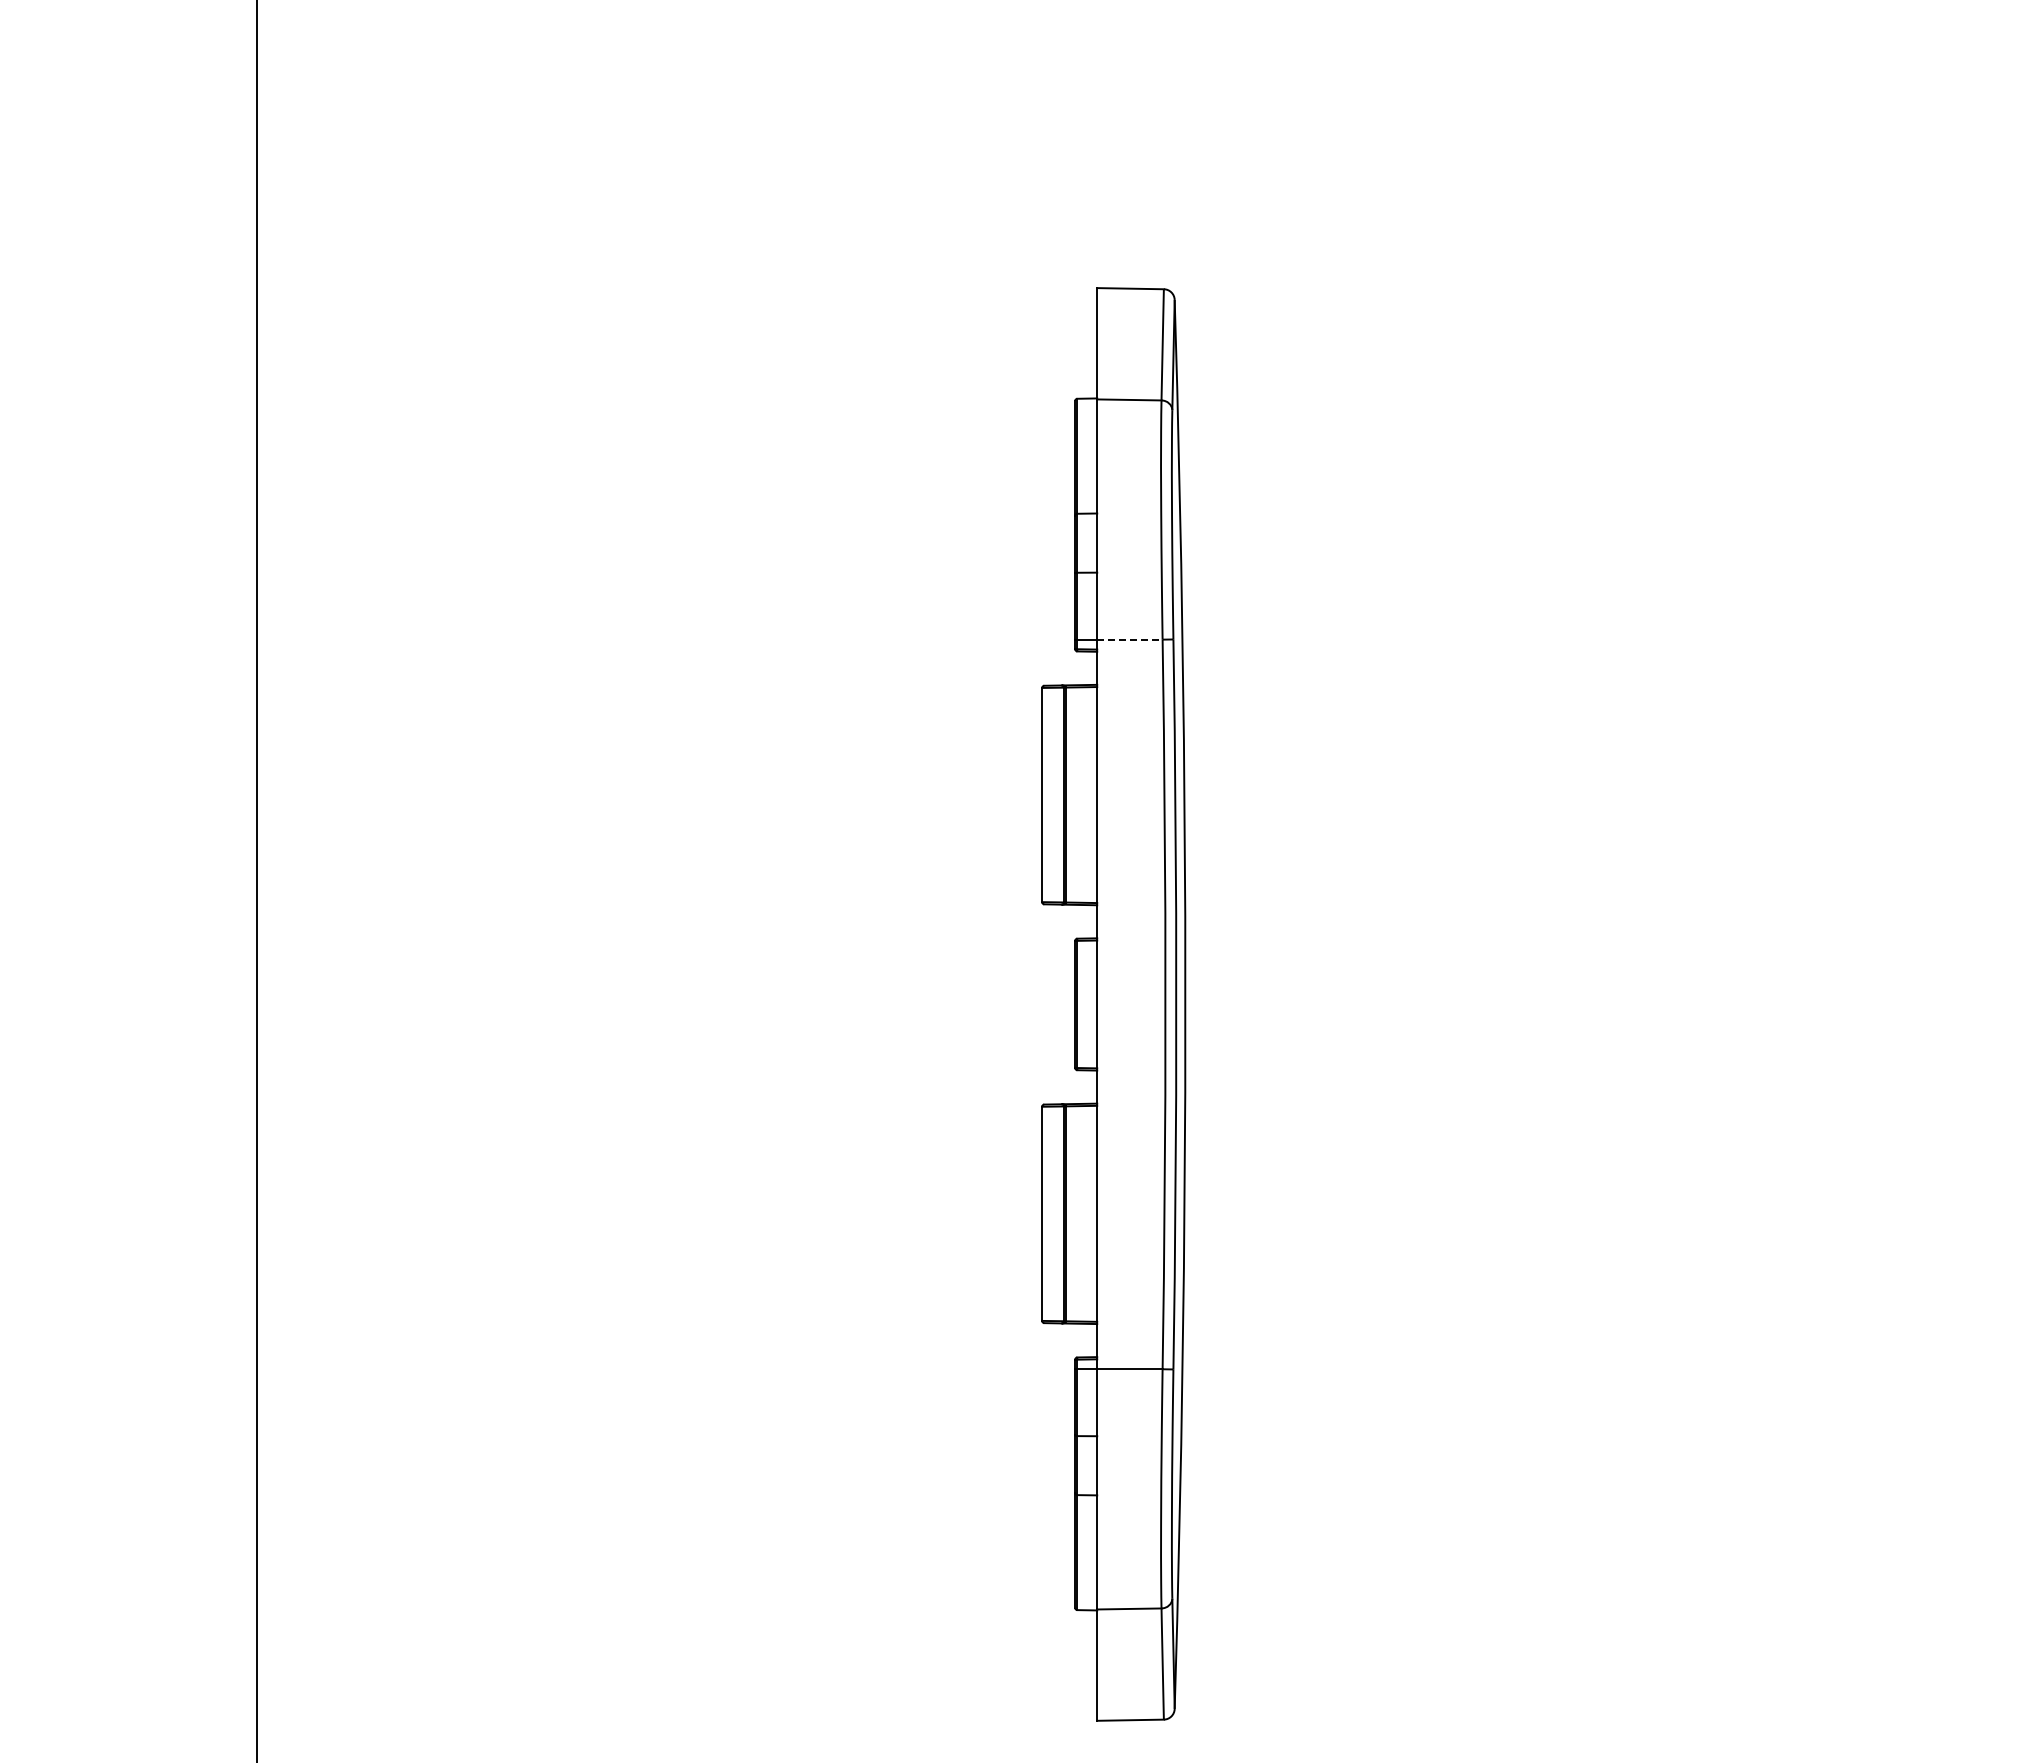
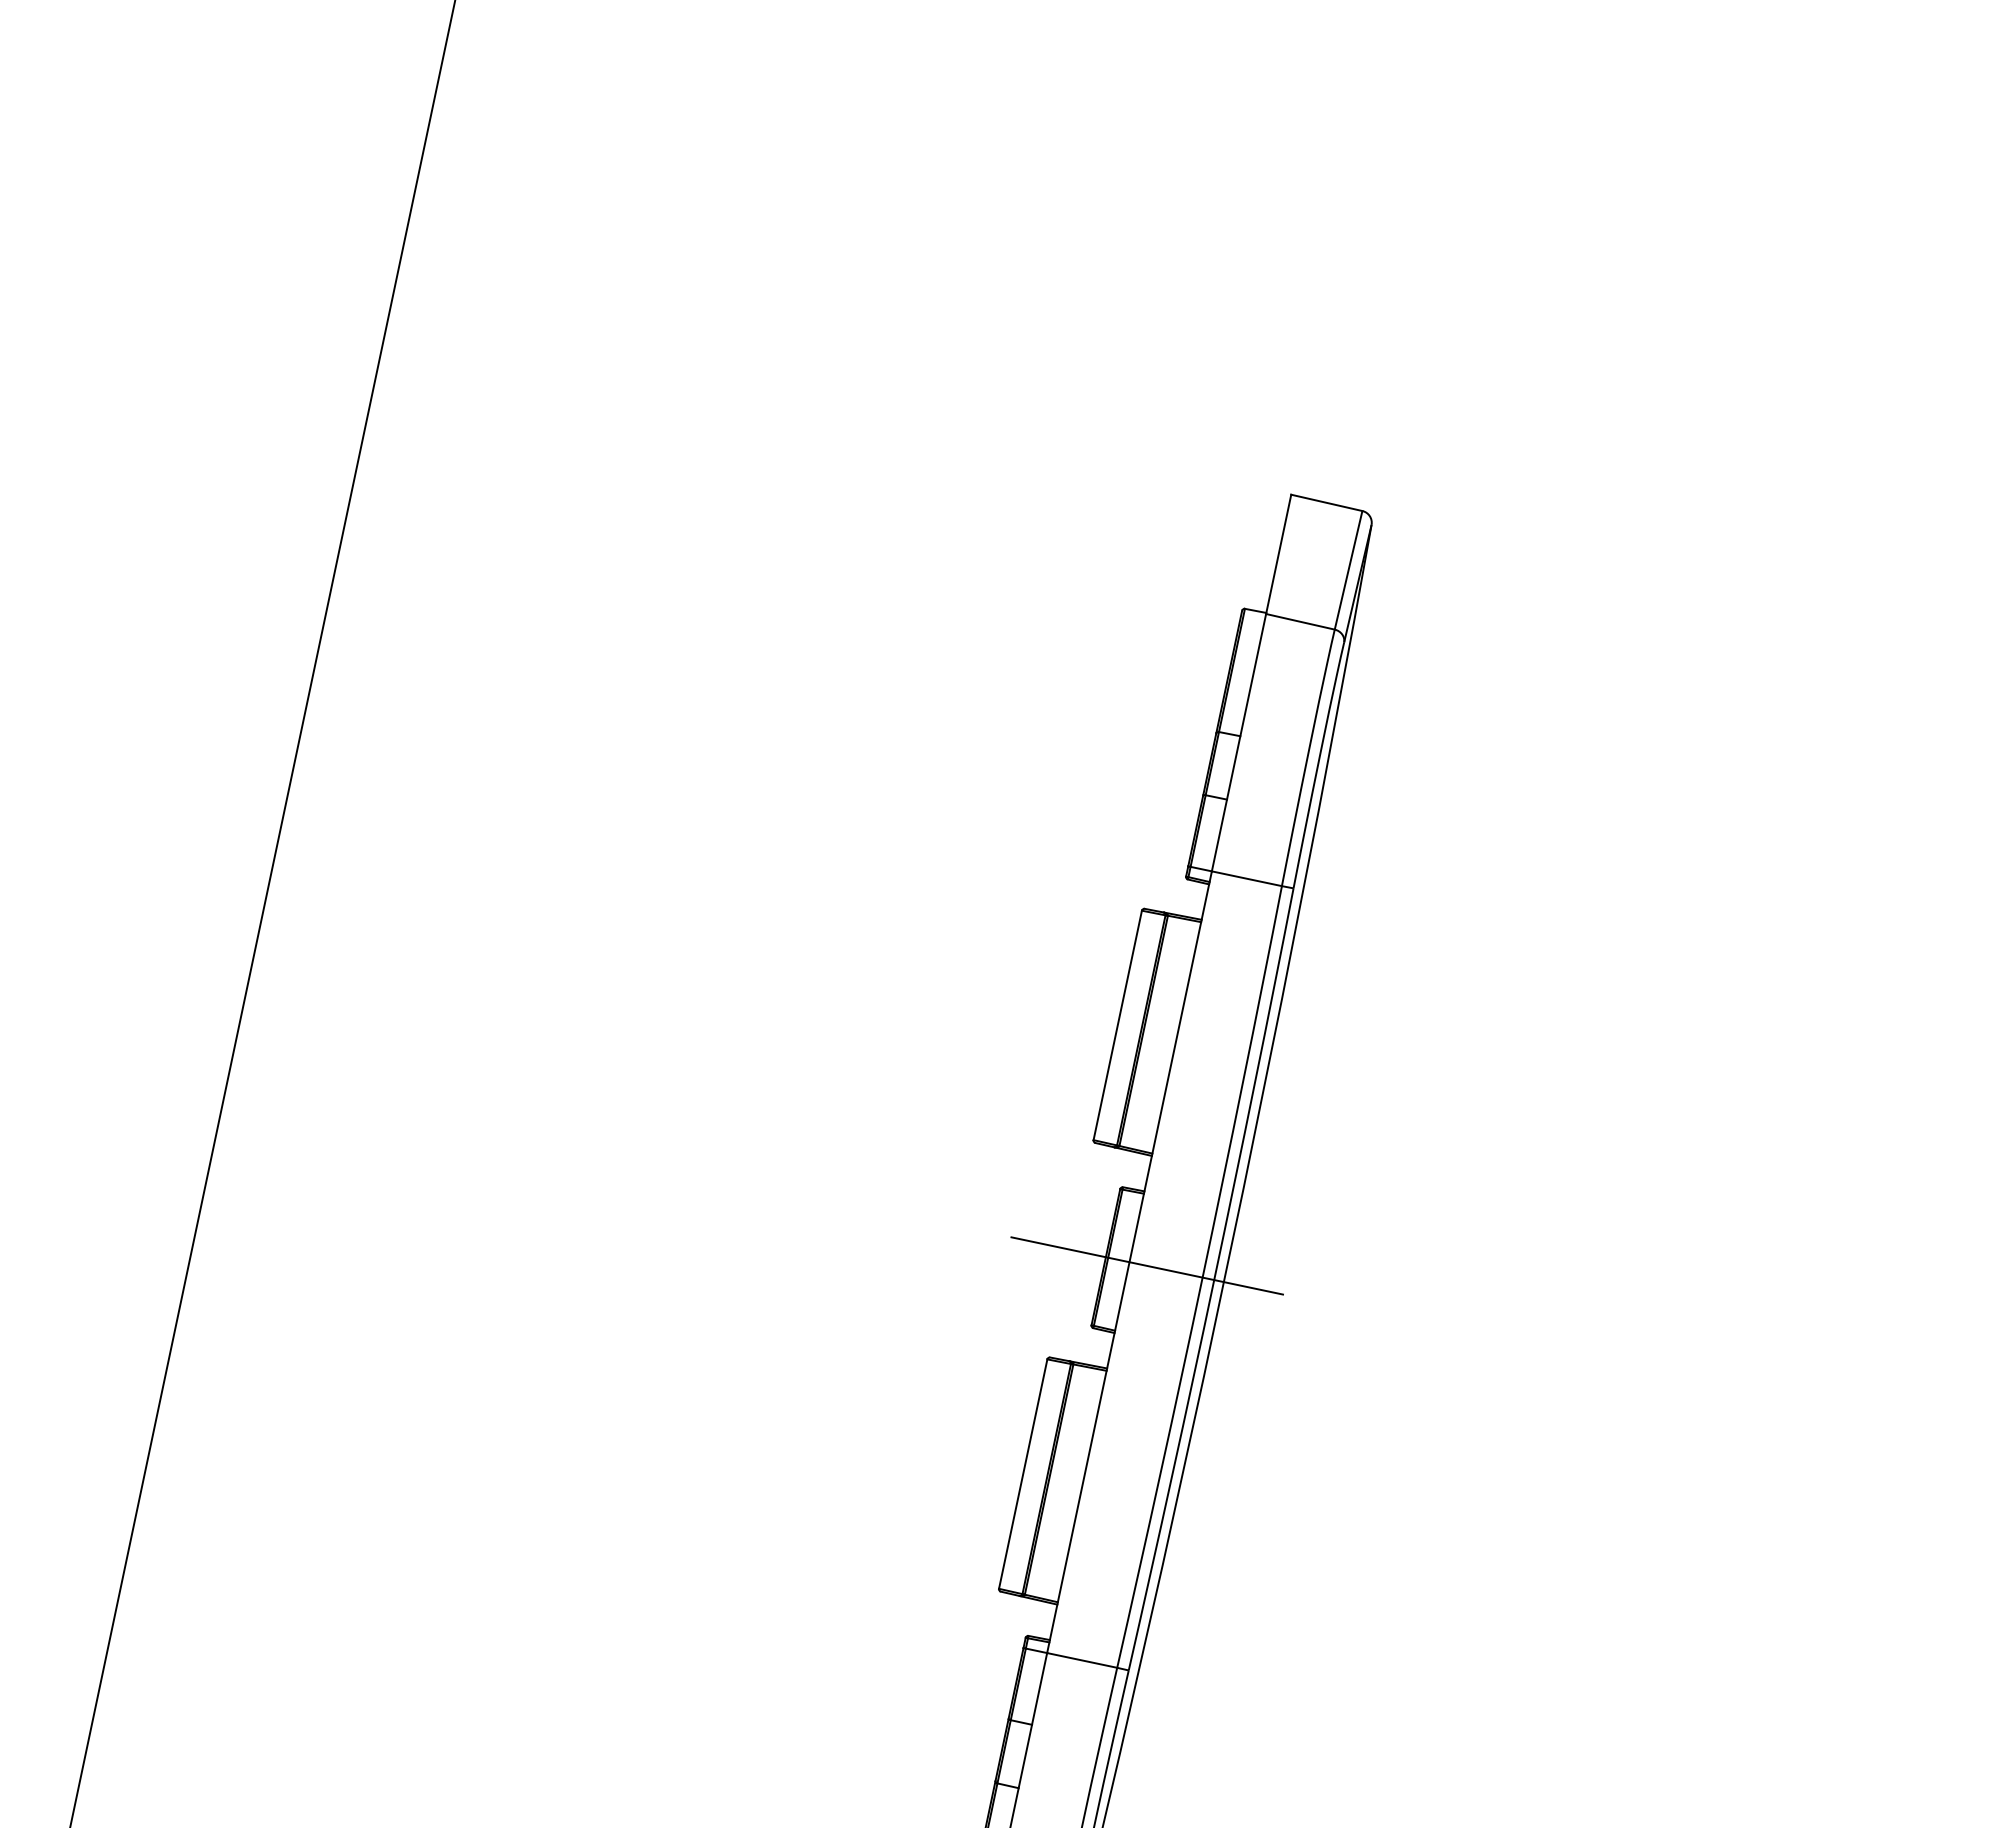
line: (1129, 639) -> (1246, 878), dashed -> solid
line: (1113, 1004) -> (1146, 1265), added

